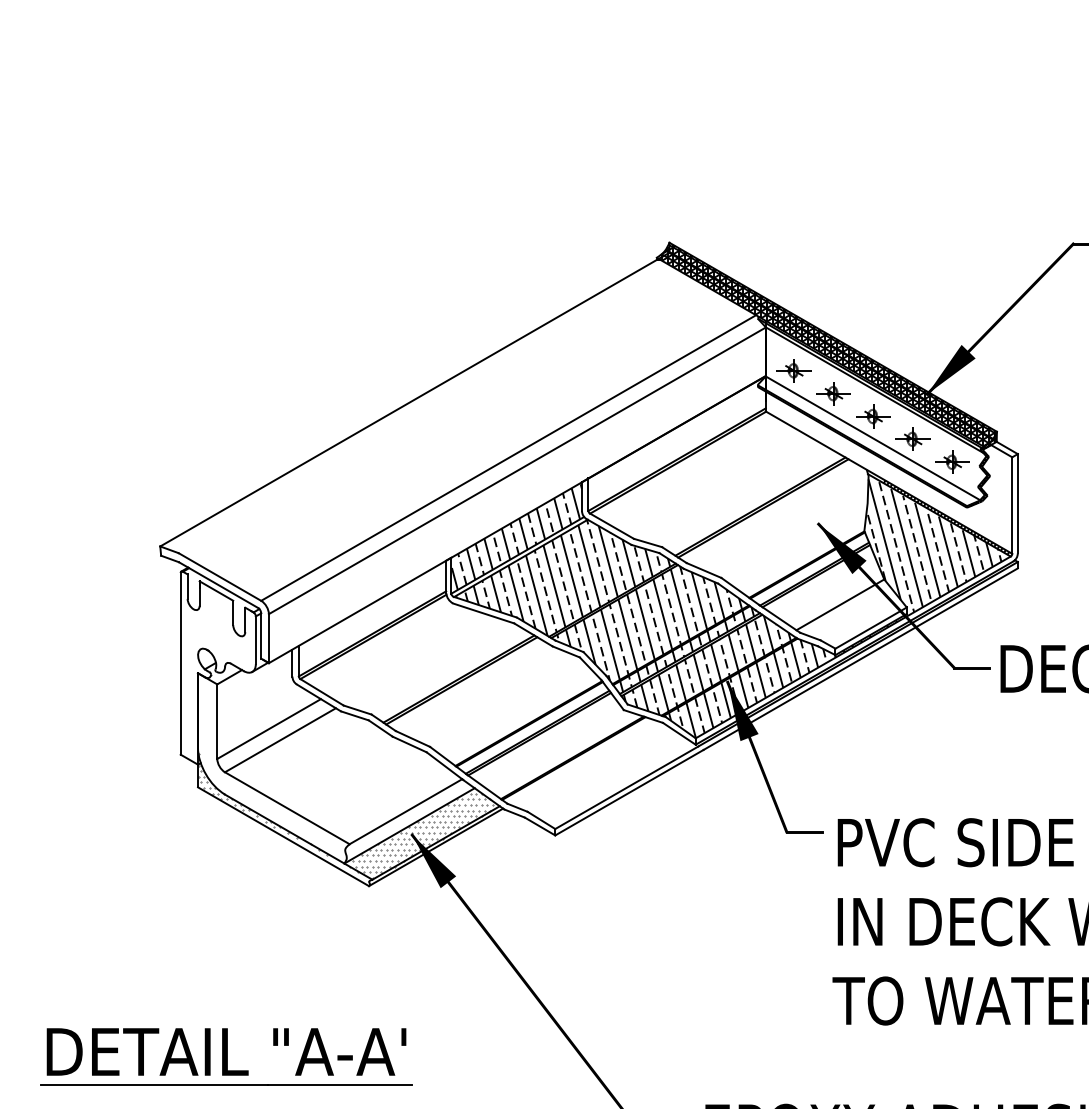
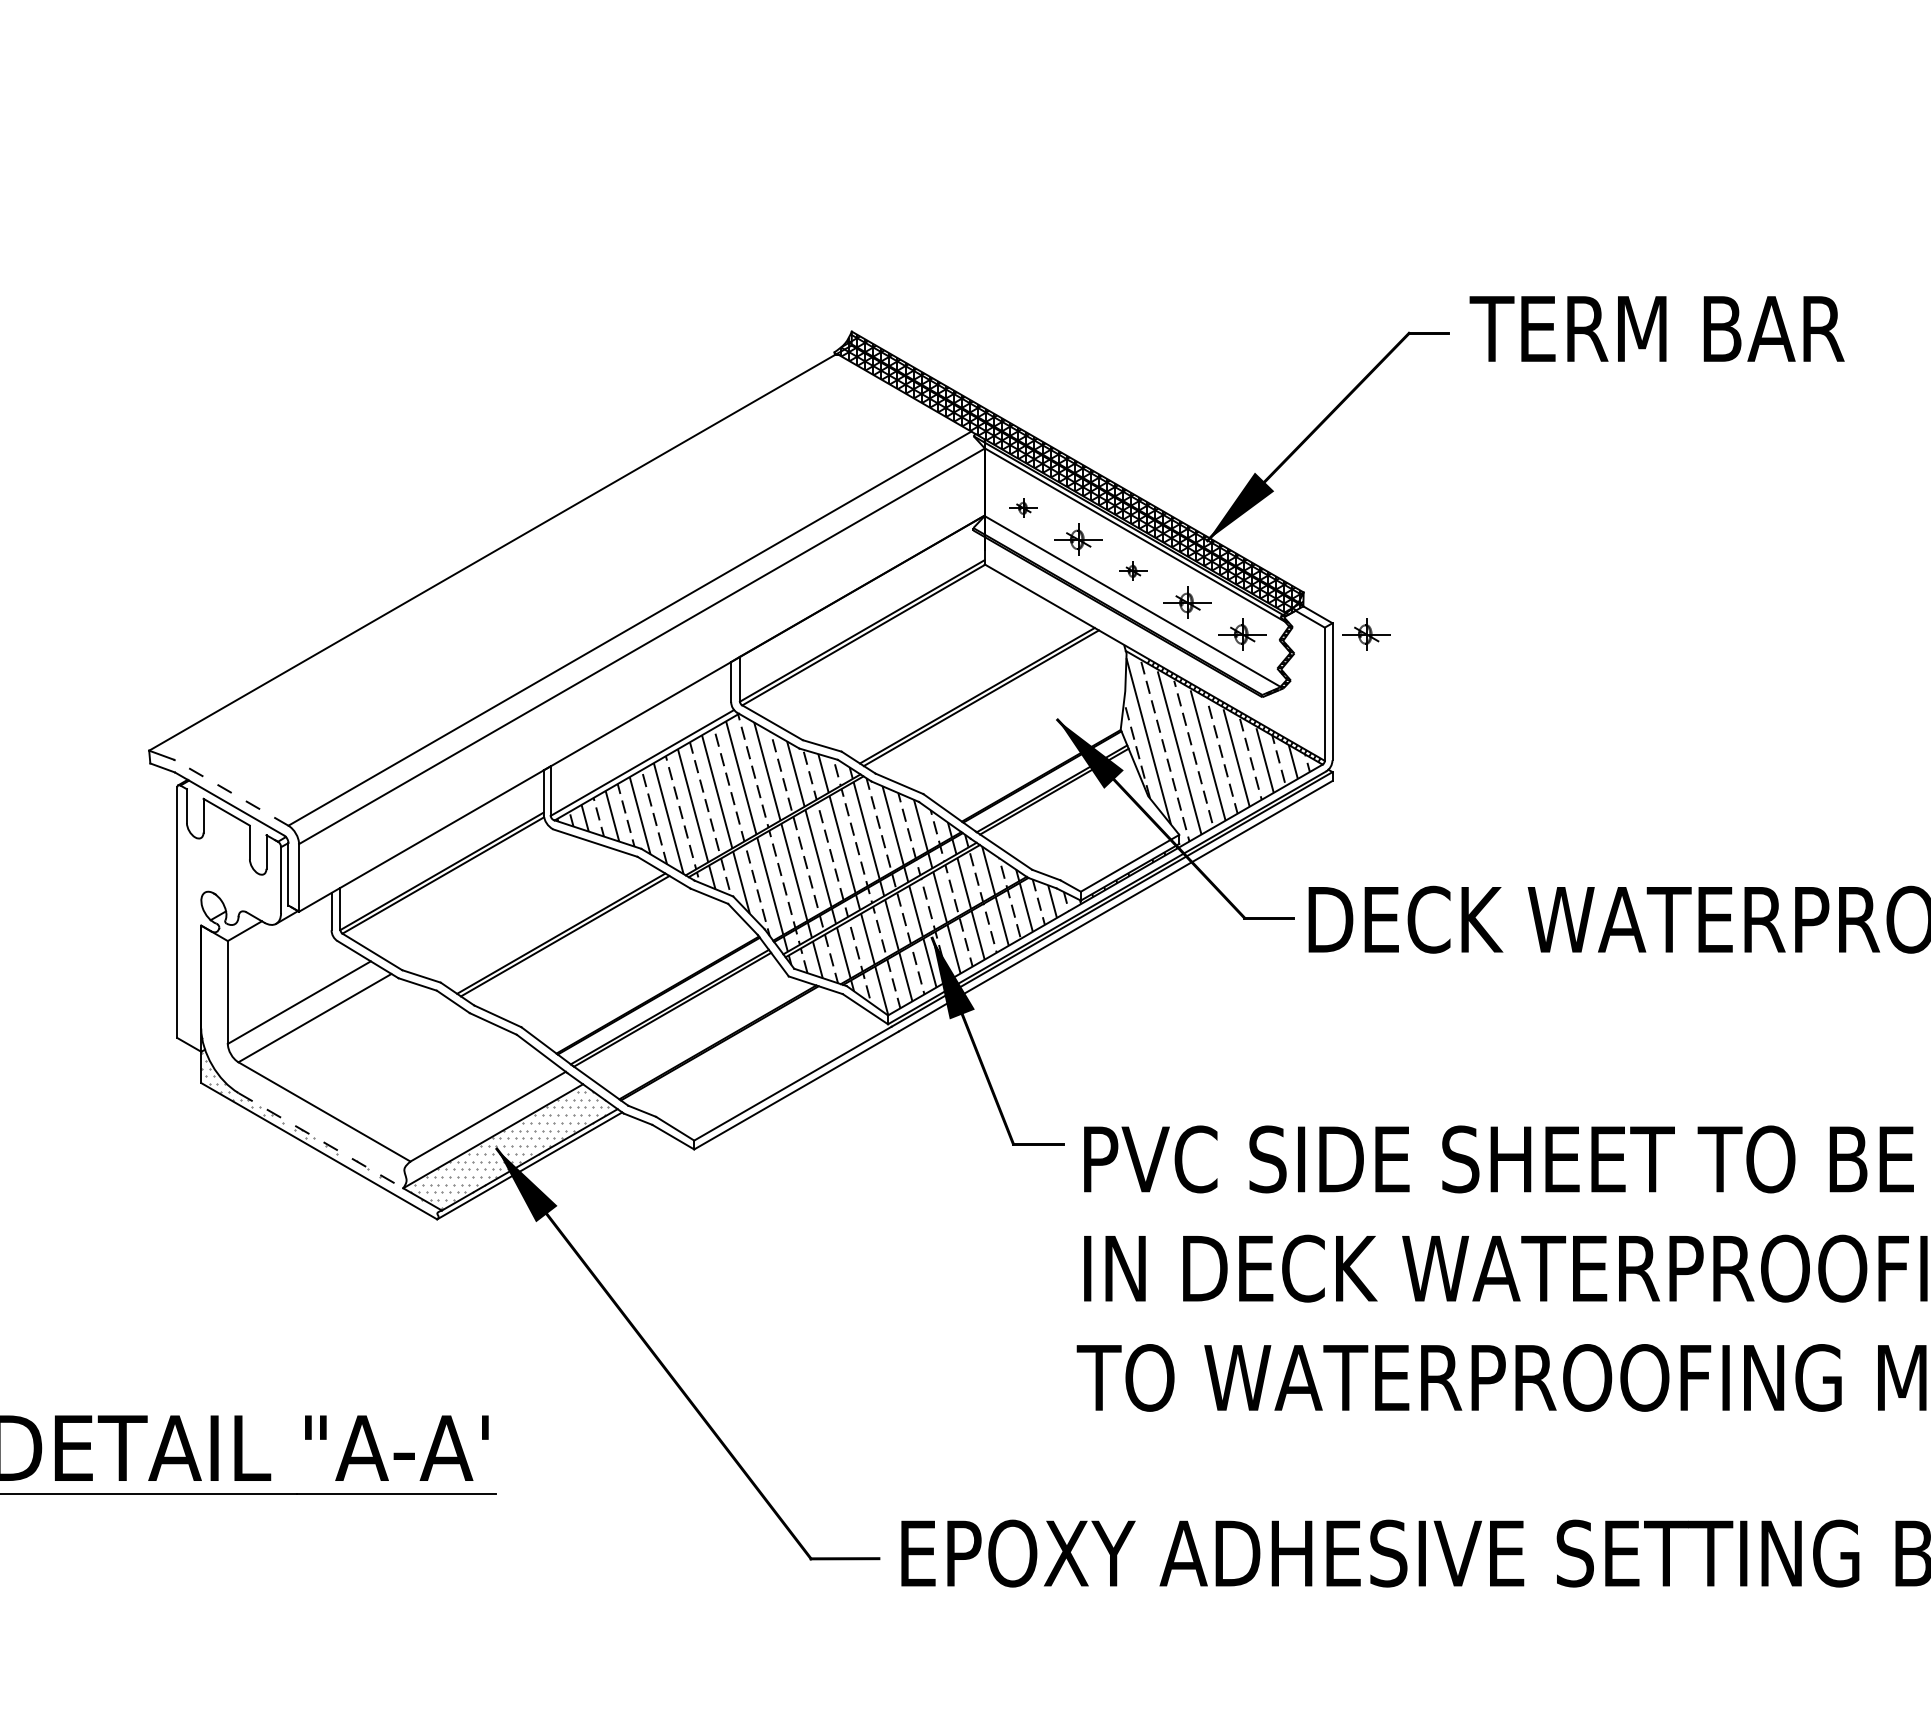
part: (793, 370) -> (1023, 508), size x0.6
part: (873, 416) -> (1133, 571), size x0.6
part: (1042, 462) -> (1366, 634), added
hatch: (517, 536) -> (641, 737), removed
line: (219, 576) -> (231, 792), solid -> dashed
line: (840, 605) -> (1087, 831), removed
line: (285, 828) -> (321, 1140), solid -> dashed

